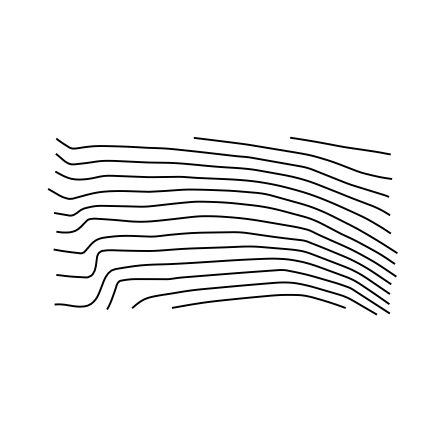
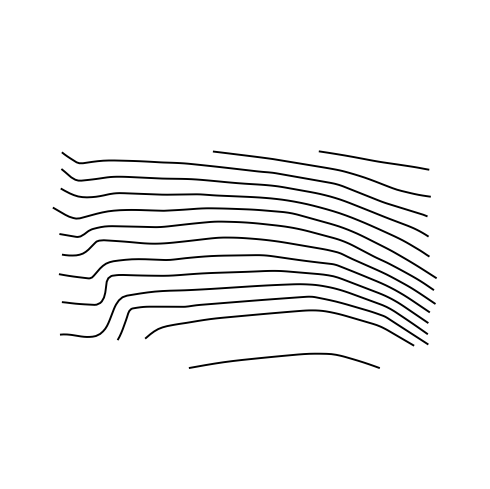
curve: (258, 297) -> (284, 356), moved

